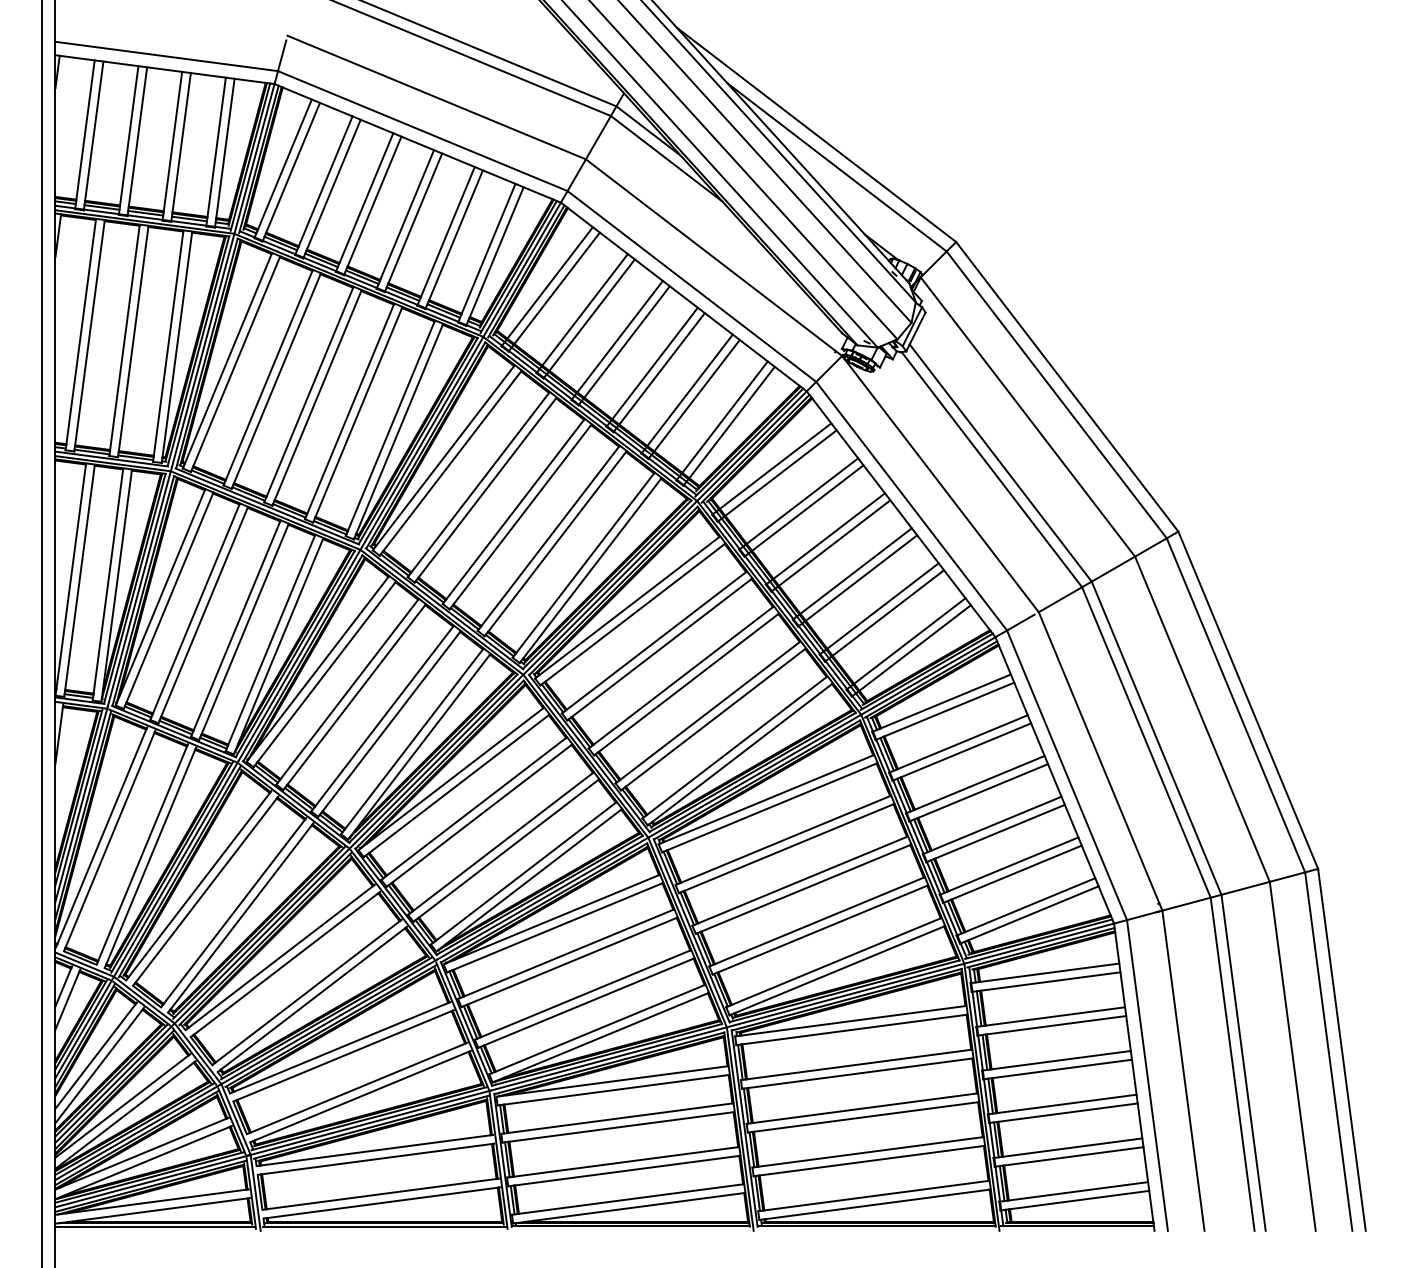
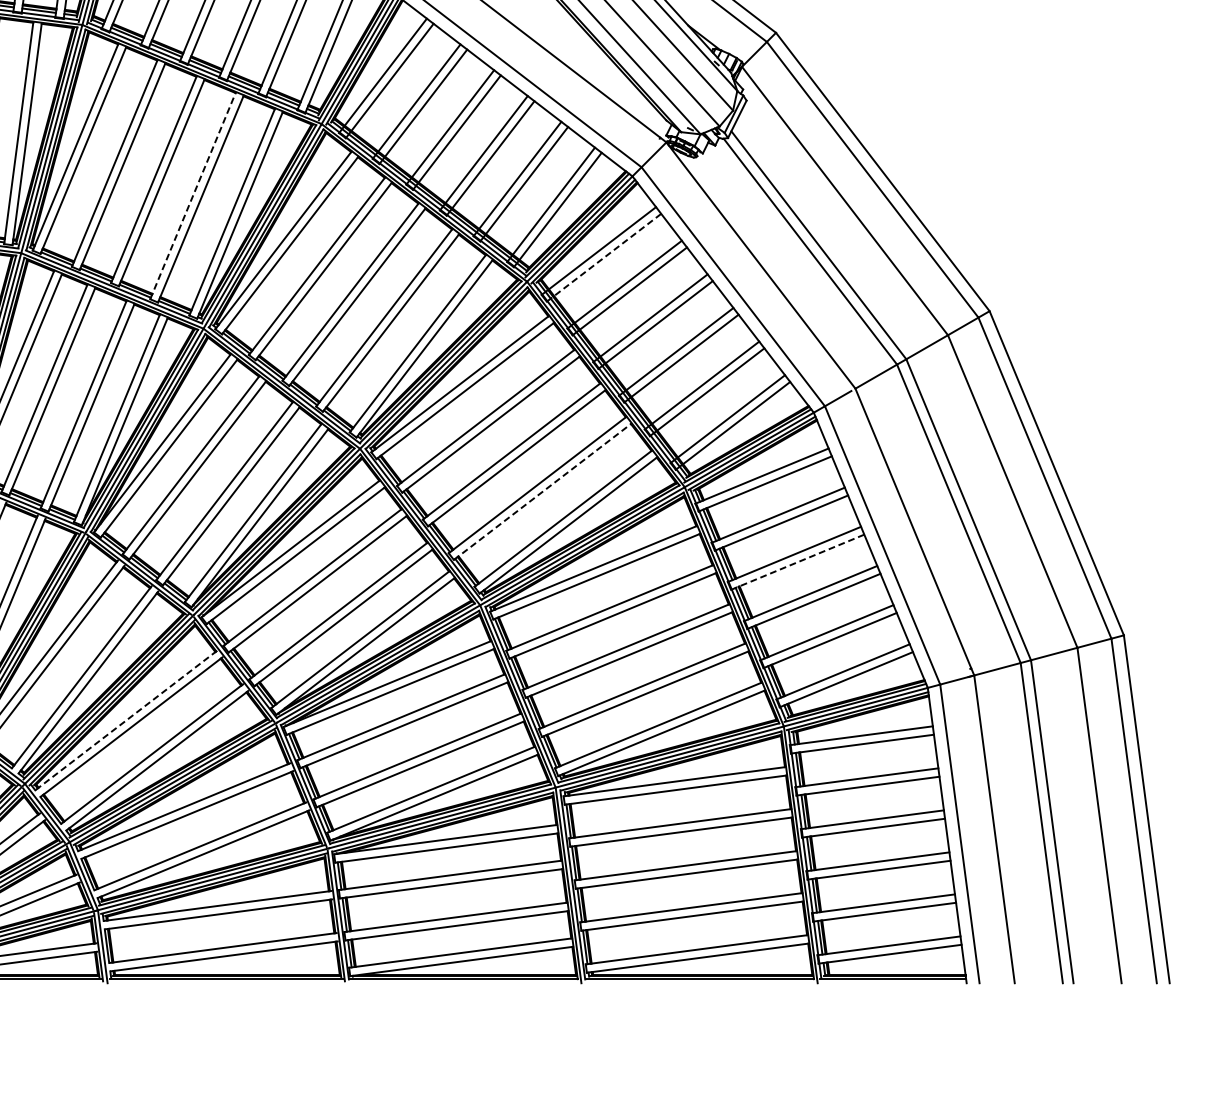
line: (349, 411) -> (192, 195), solid -> dashed
line: (777, 475) -> (604, 257), solid -> dashed
line: (713, 719) -> (542, 491), solid -> dashed
line: (979, 792) -> (798, 561), solid -> dashed
line: (280, 957) -> (126, 720), solid -> dashed

